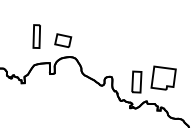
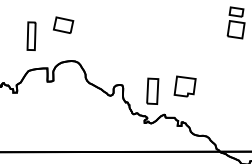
part: (63, 40) -> (63, 24), moved
part: (163, 78) -> (184, 86), size x0.71

